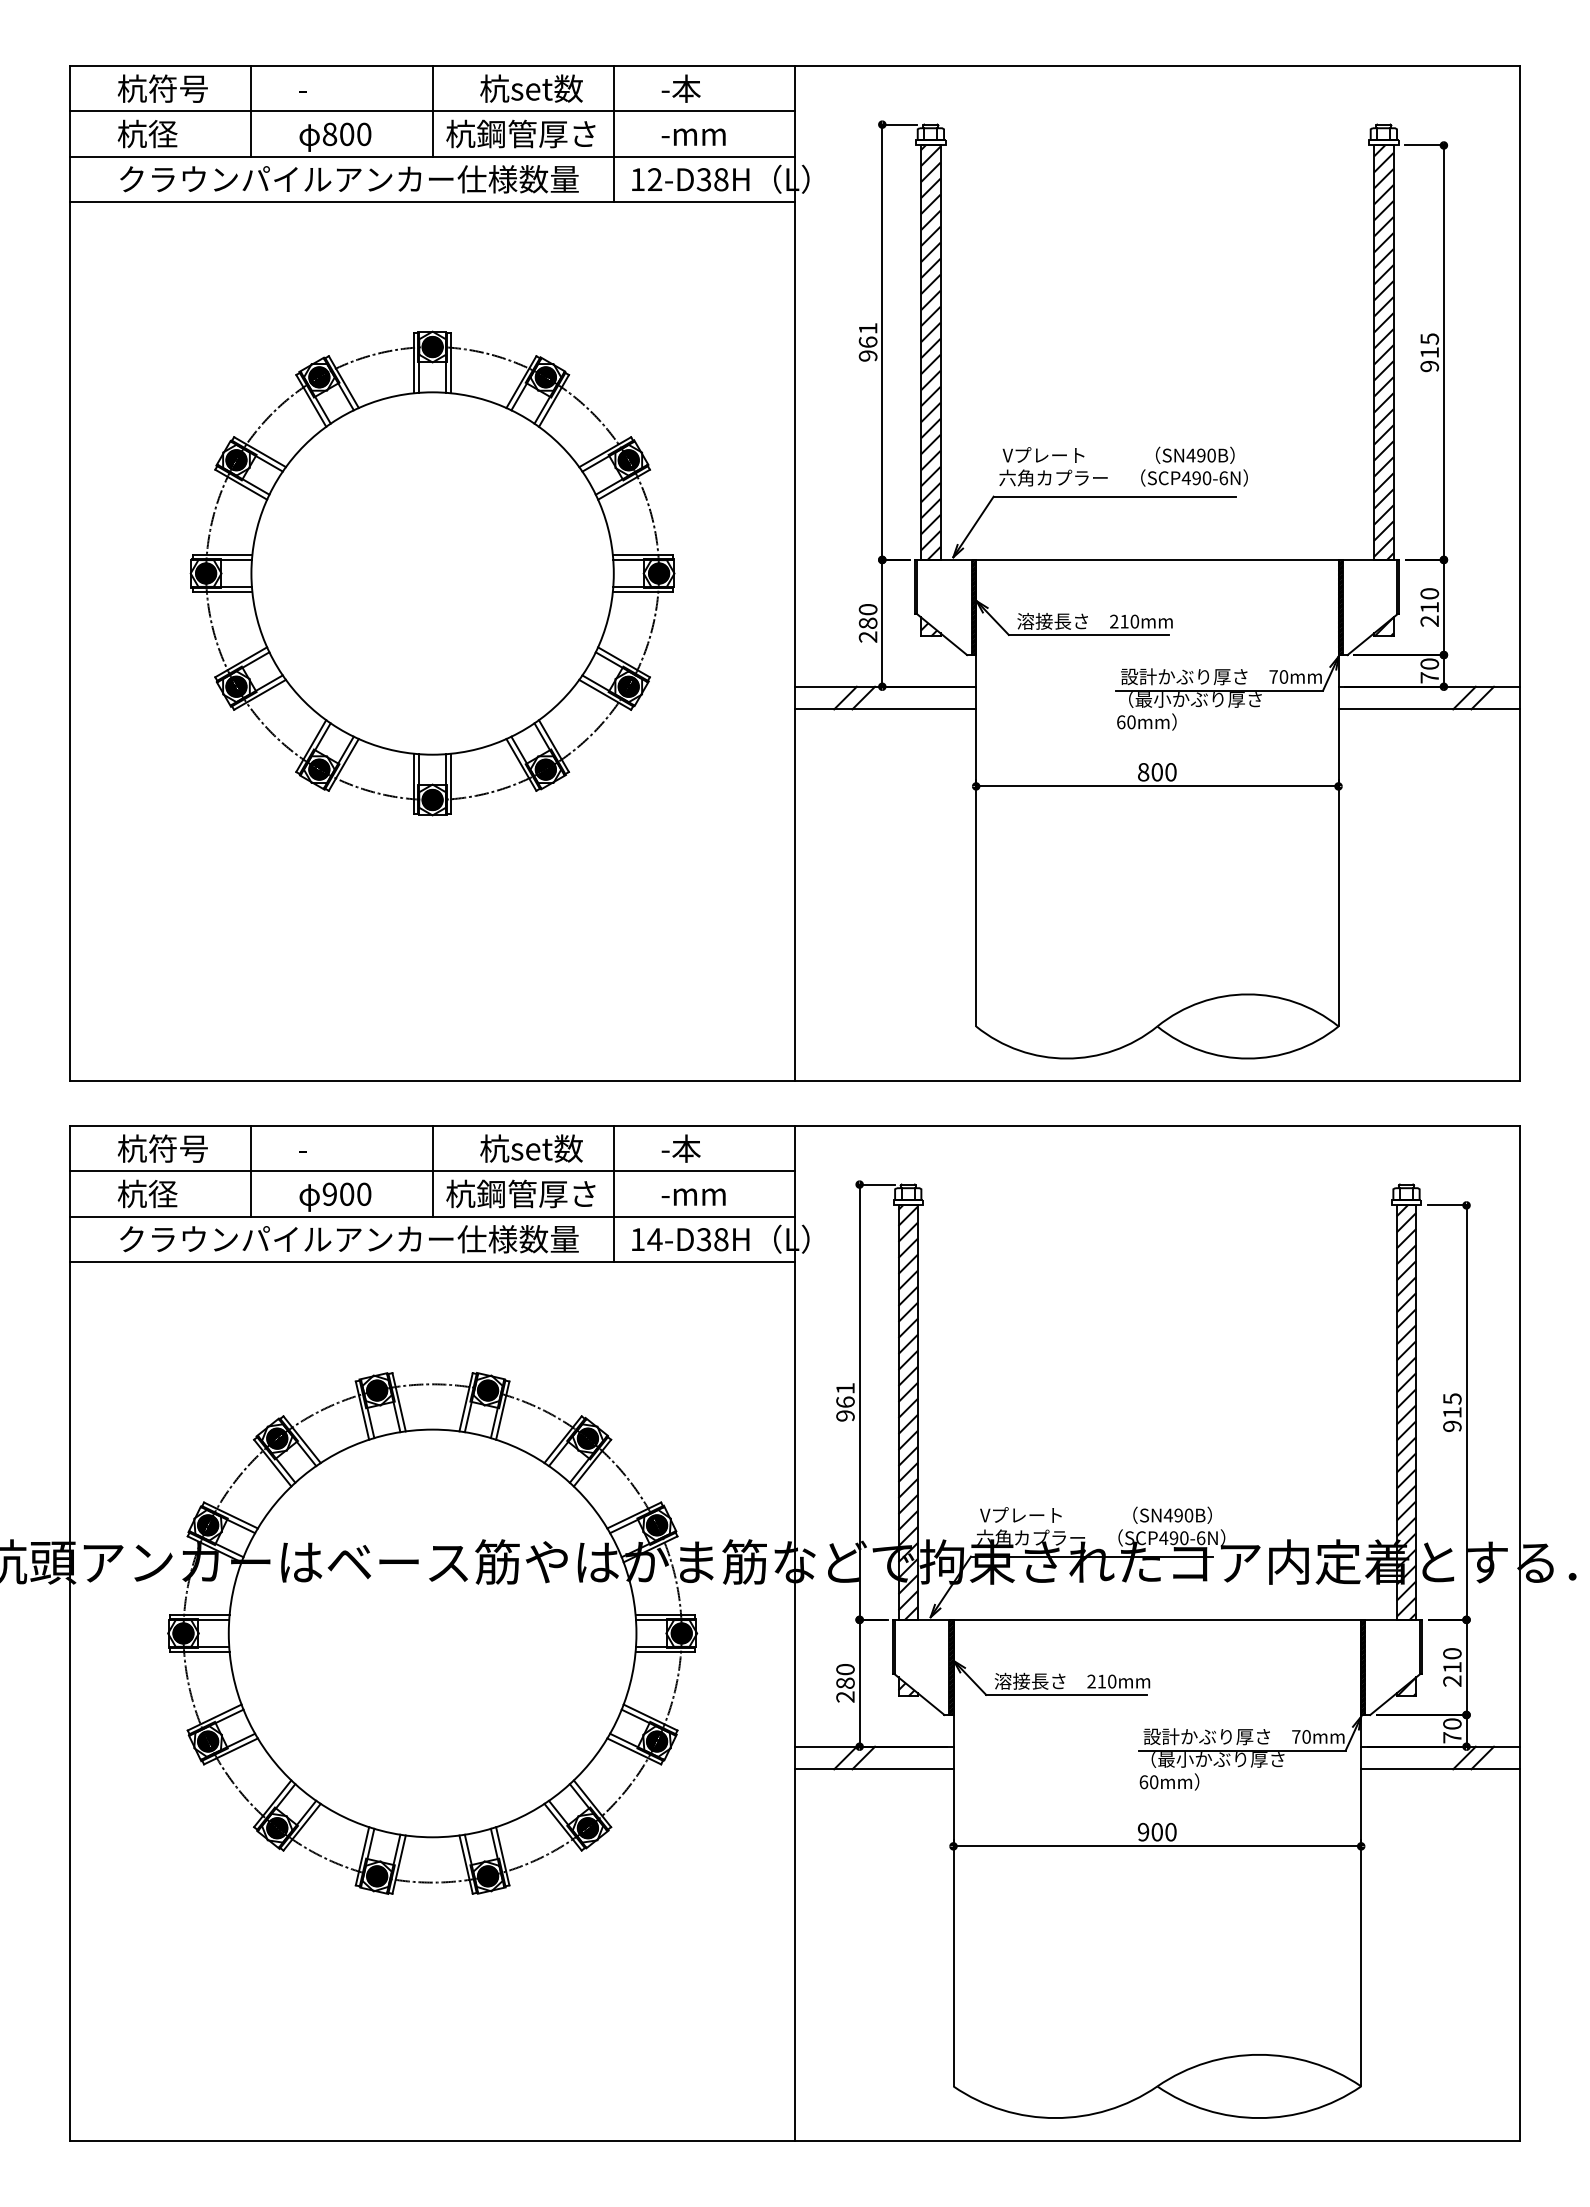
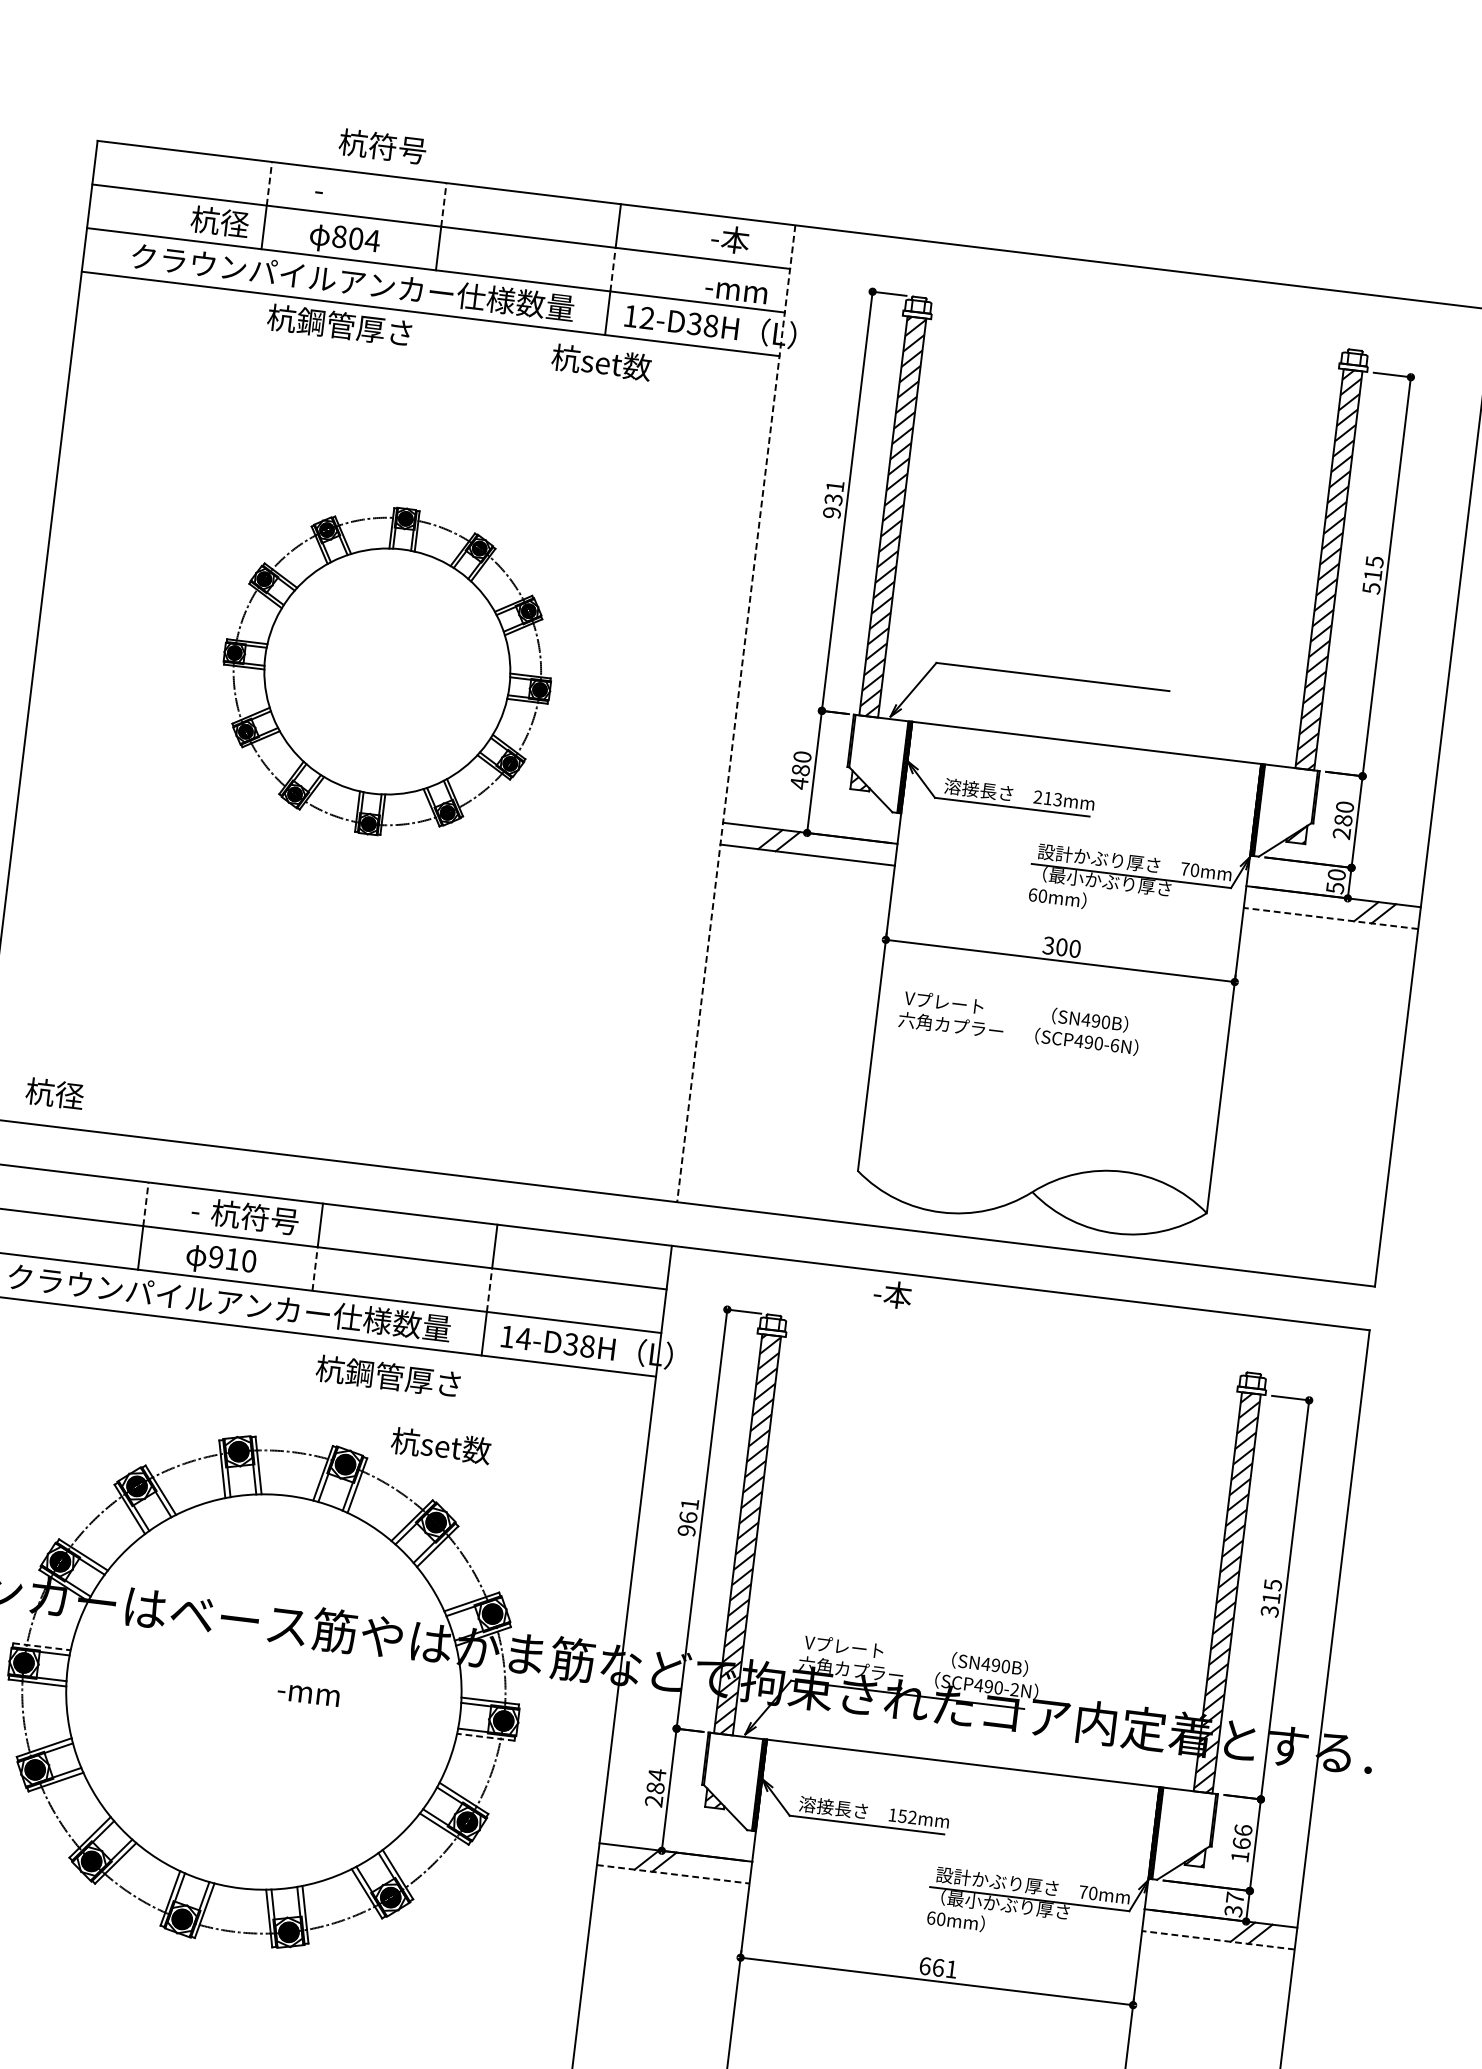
text: (162, 88) -> (382, 146), moved
line: (251, 88) -> (269, 183), solid -> dashed
line: (432, 88) -> (443, 204), solid -> dashed
text: (531, 88) -> (601, 362), moved
text: (680, 88) -> (729, 239), moved
text: (147, 133) -> (219, 221), moved
text: (520, 133) -> (339, 324), moved
text: (363, 134) -> (371, 240), 800 -> 804
line: (613, 134) -> (612, 269), solid -> dashed
text: (693, 136) -> (736, 291), moved
text: (867, 342) -> (833, 499), 961 -> 931
text: (1429, 366) -> (1371, 588), 915 -> 515
text: (1123, 466) -> (1019, 1022), moved
part: (432, 573) -> (387, 671), size x0.7
line: (795, 574) -> (736, 714), solid -> dashed
text: (1429, 607) -> (1343, 820), 210 -> 280
text: (1134, 621) -> (1057, 799), 210mm -> 213mm
text: (867, 637) -> (798, 783), 280 -> 480
text: (1429, 677) -> (1335, 887), 70 -> 50
line: (1429, 709) -> (1331, 918), solid -> dashed
text: (1143, 772) -> (1048, 945), 800 -> 300
text: (162, 1148) -> (254, 1217), moved
line: (251, 1148) -> (146, 1204), solid -> dashed
text: (531, 1148) -> (441, 1445), moved
text: (680, 1148) -> (892, 1294), moved
text: (147, 1193) -> (54, 1093), moved
text: (347, 1193) -> (233, 1258), 900 -> 910
text: (520, 1193) -> (388, 1375), moved
line: (432, 1194) -> (314, 1269), solid -> dashed
line: (613, 1194) -> (489, 1290), solid -> dashed
text: (693, 1196) -> (308, 1694), moved
text: (1452, 1426) -> (1269, 1611), 915 -> 315
text: (1200, 1538) -> (1014, 1690), SCP490-6N -> SCP490-2N
line: (199, 1614) -> (41, 1646), solid -> dashed
line: (665, 1652) -> (485, 1737), solid -> dashed
text: (1452, 1667) -> (1241, 1843), 210 -> 166
text: (845, 1669) -> (657, 1774), 280 -> 284
text: (1101, 1681) -> (902, 1816), 210mm -> 152mm
text: (1452, 1730) -> (1234, 1904), 70 -> 37
line: (874, 1769) -> (673, 1874), solid -> dashed
line: (1439, 1769) -> (1217, 1940), solid -> dashed
text: (1156, 1831) -> (937, 1967), 900 -> 661

